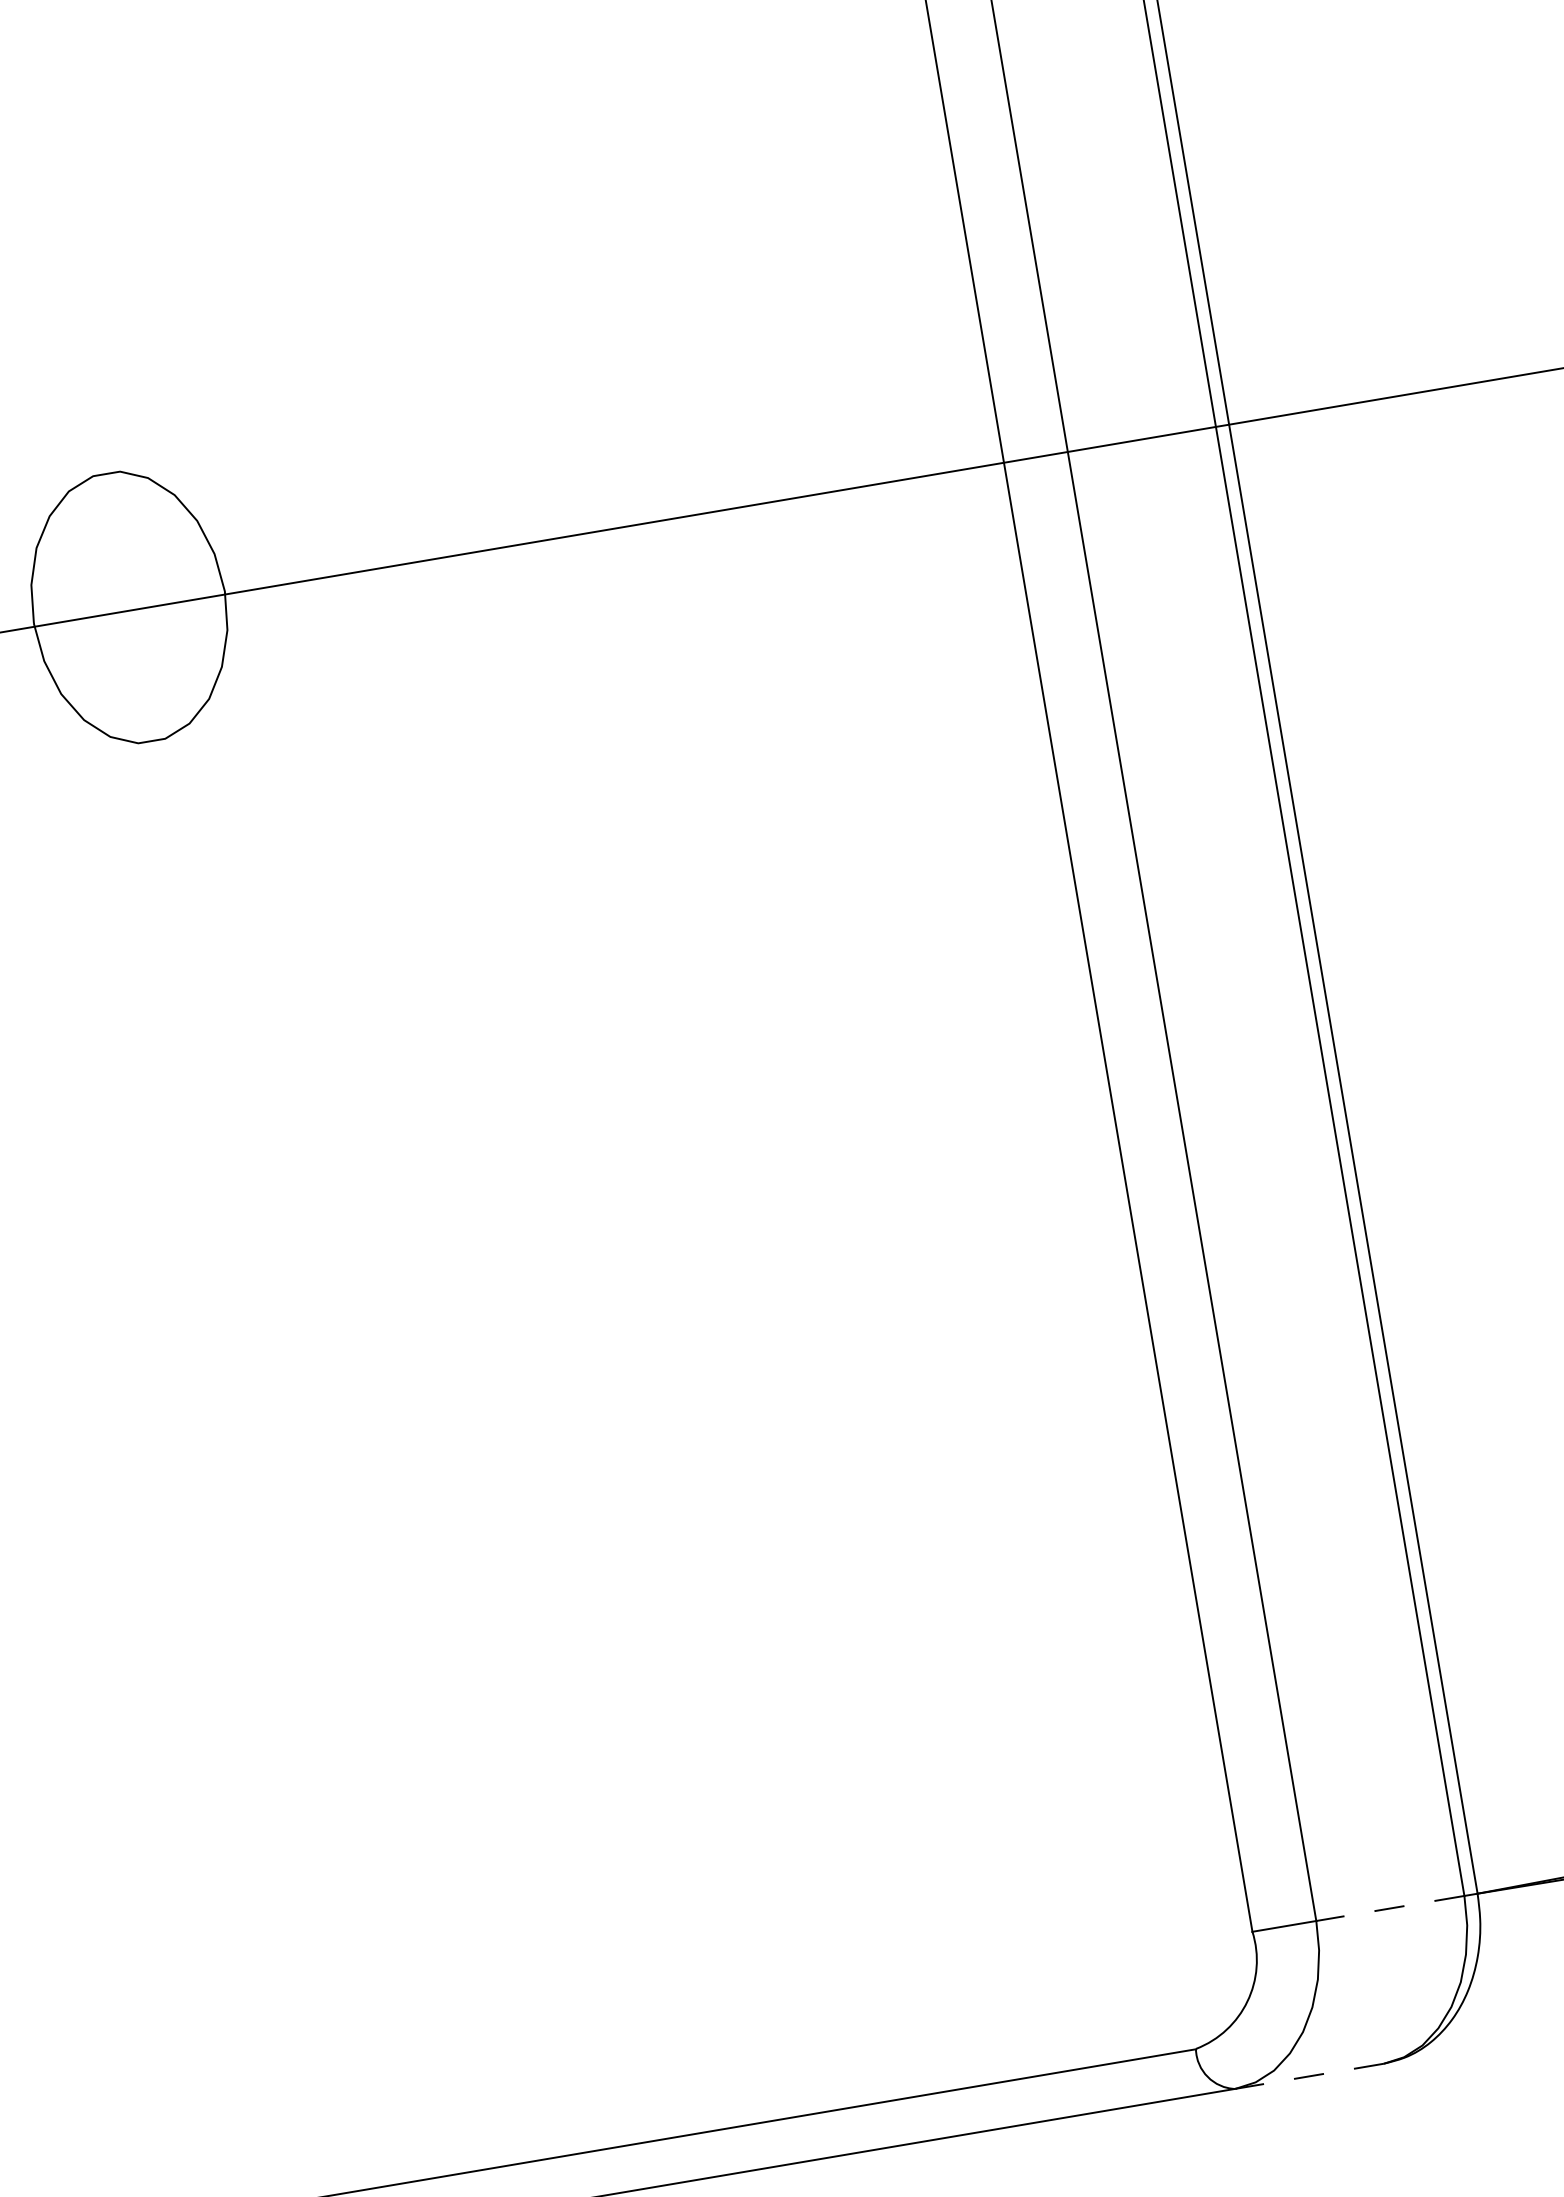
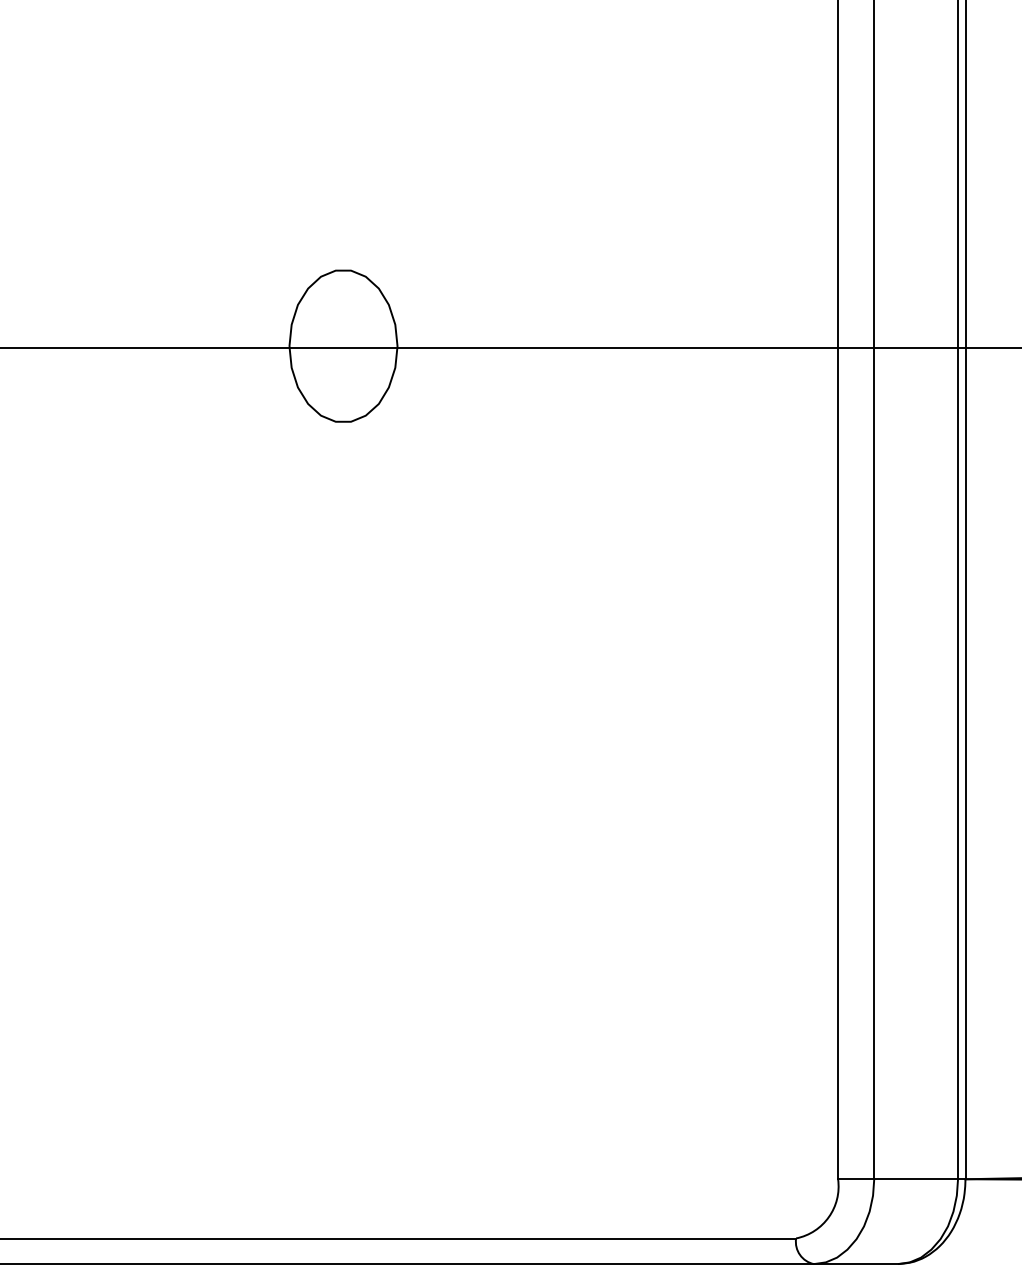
line: (1391, 1908) -> (916, 1179), dashed -> solid
line: (1310, 2076) -> (856, 1264), dashed -> solid

